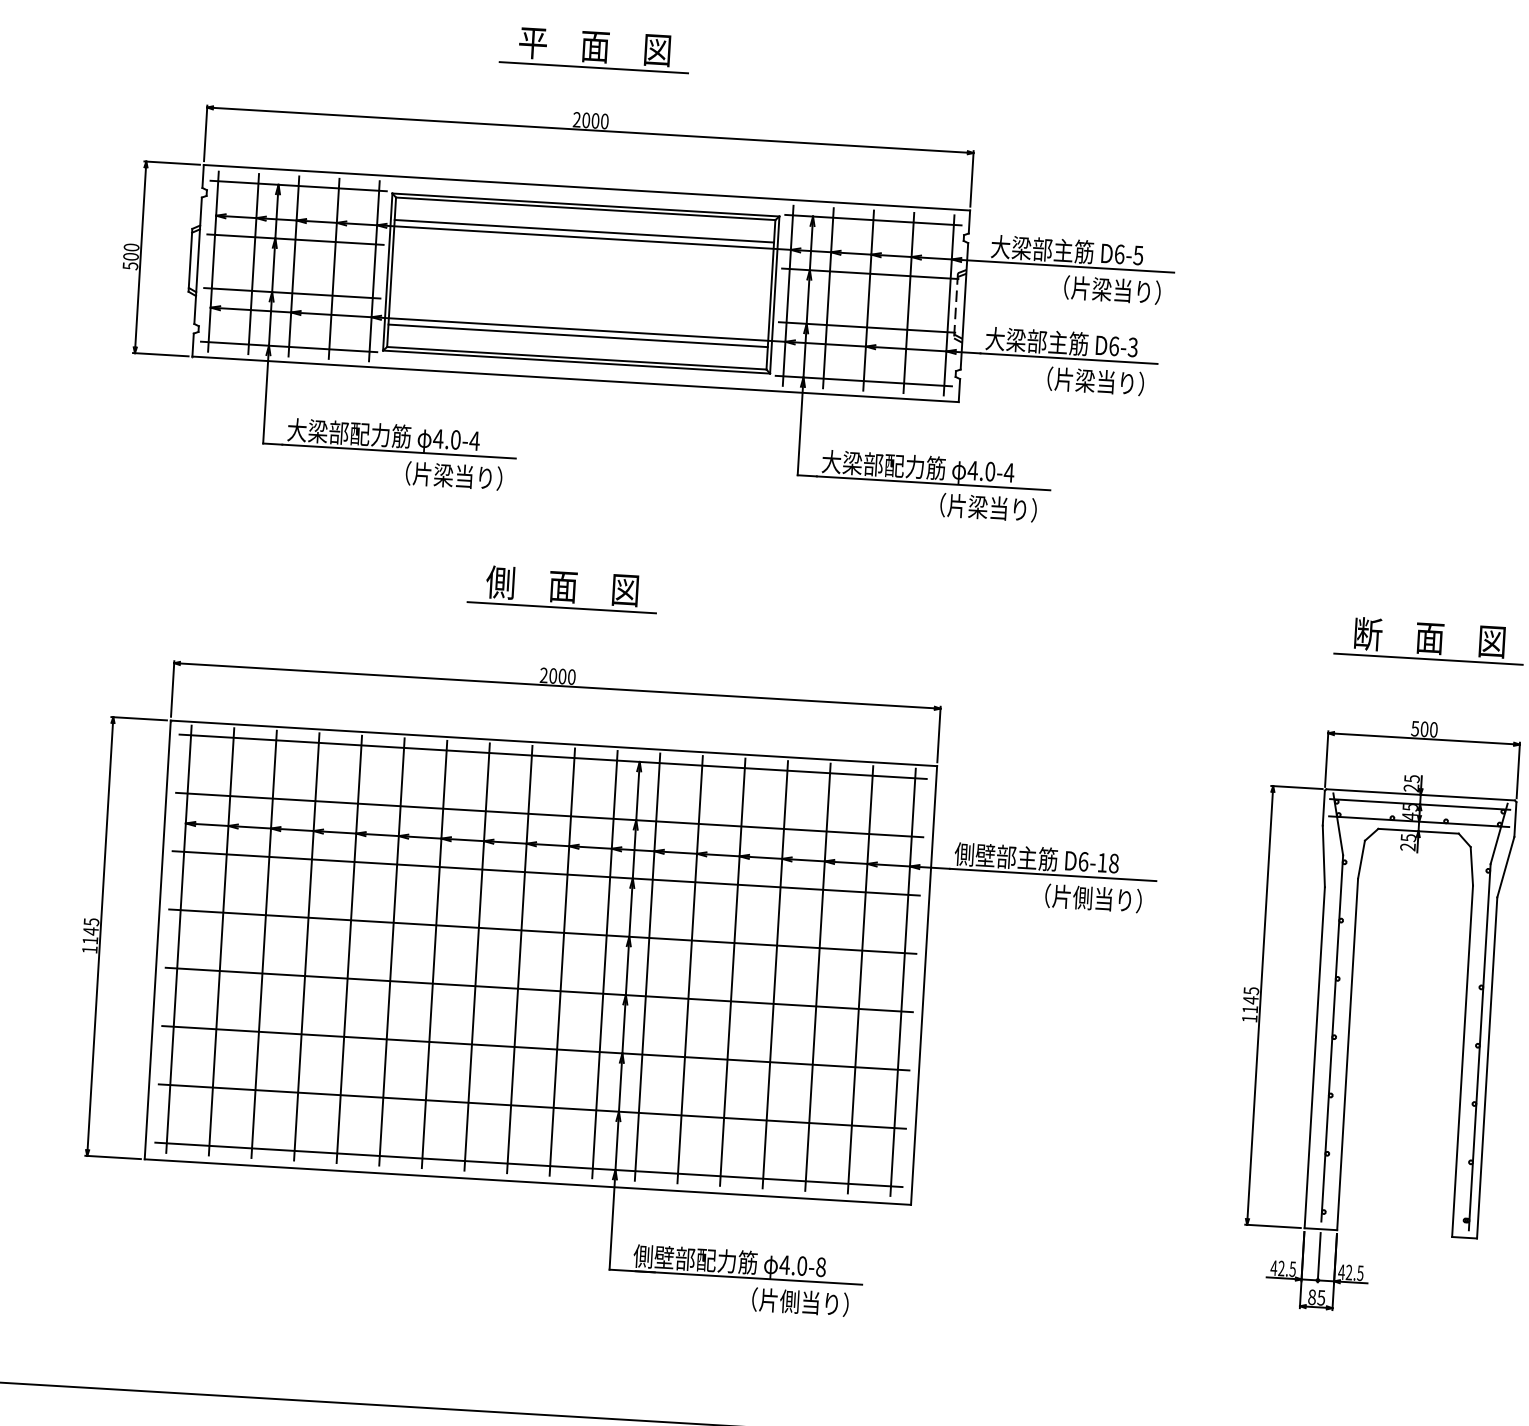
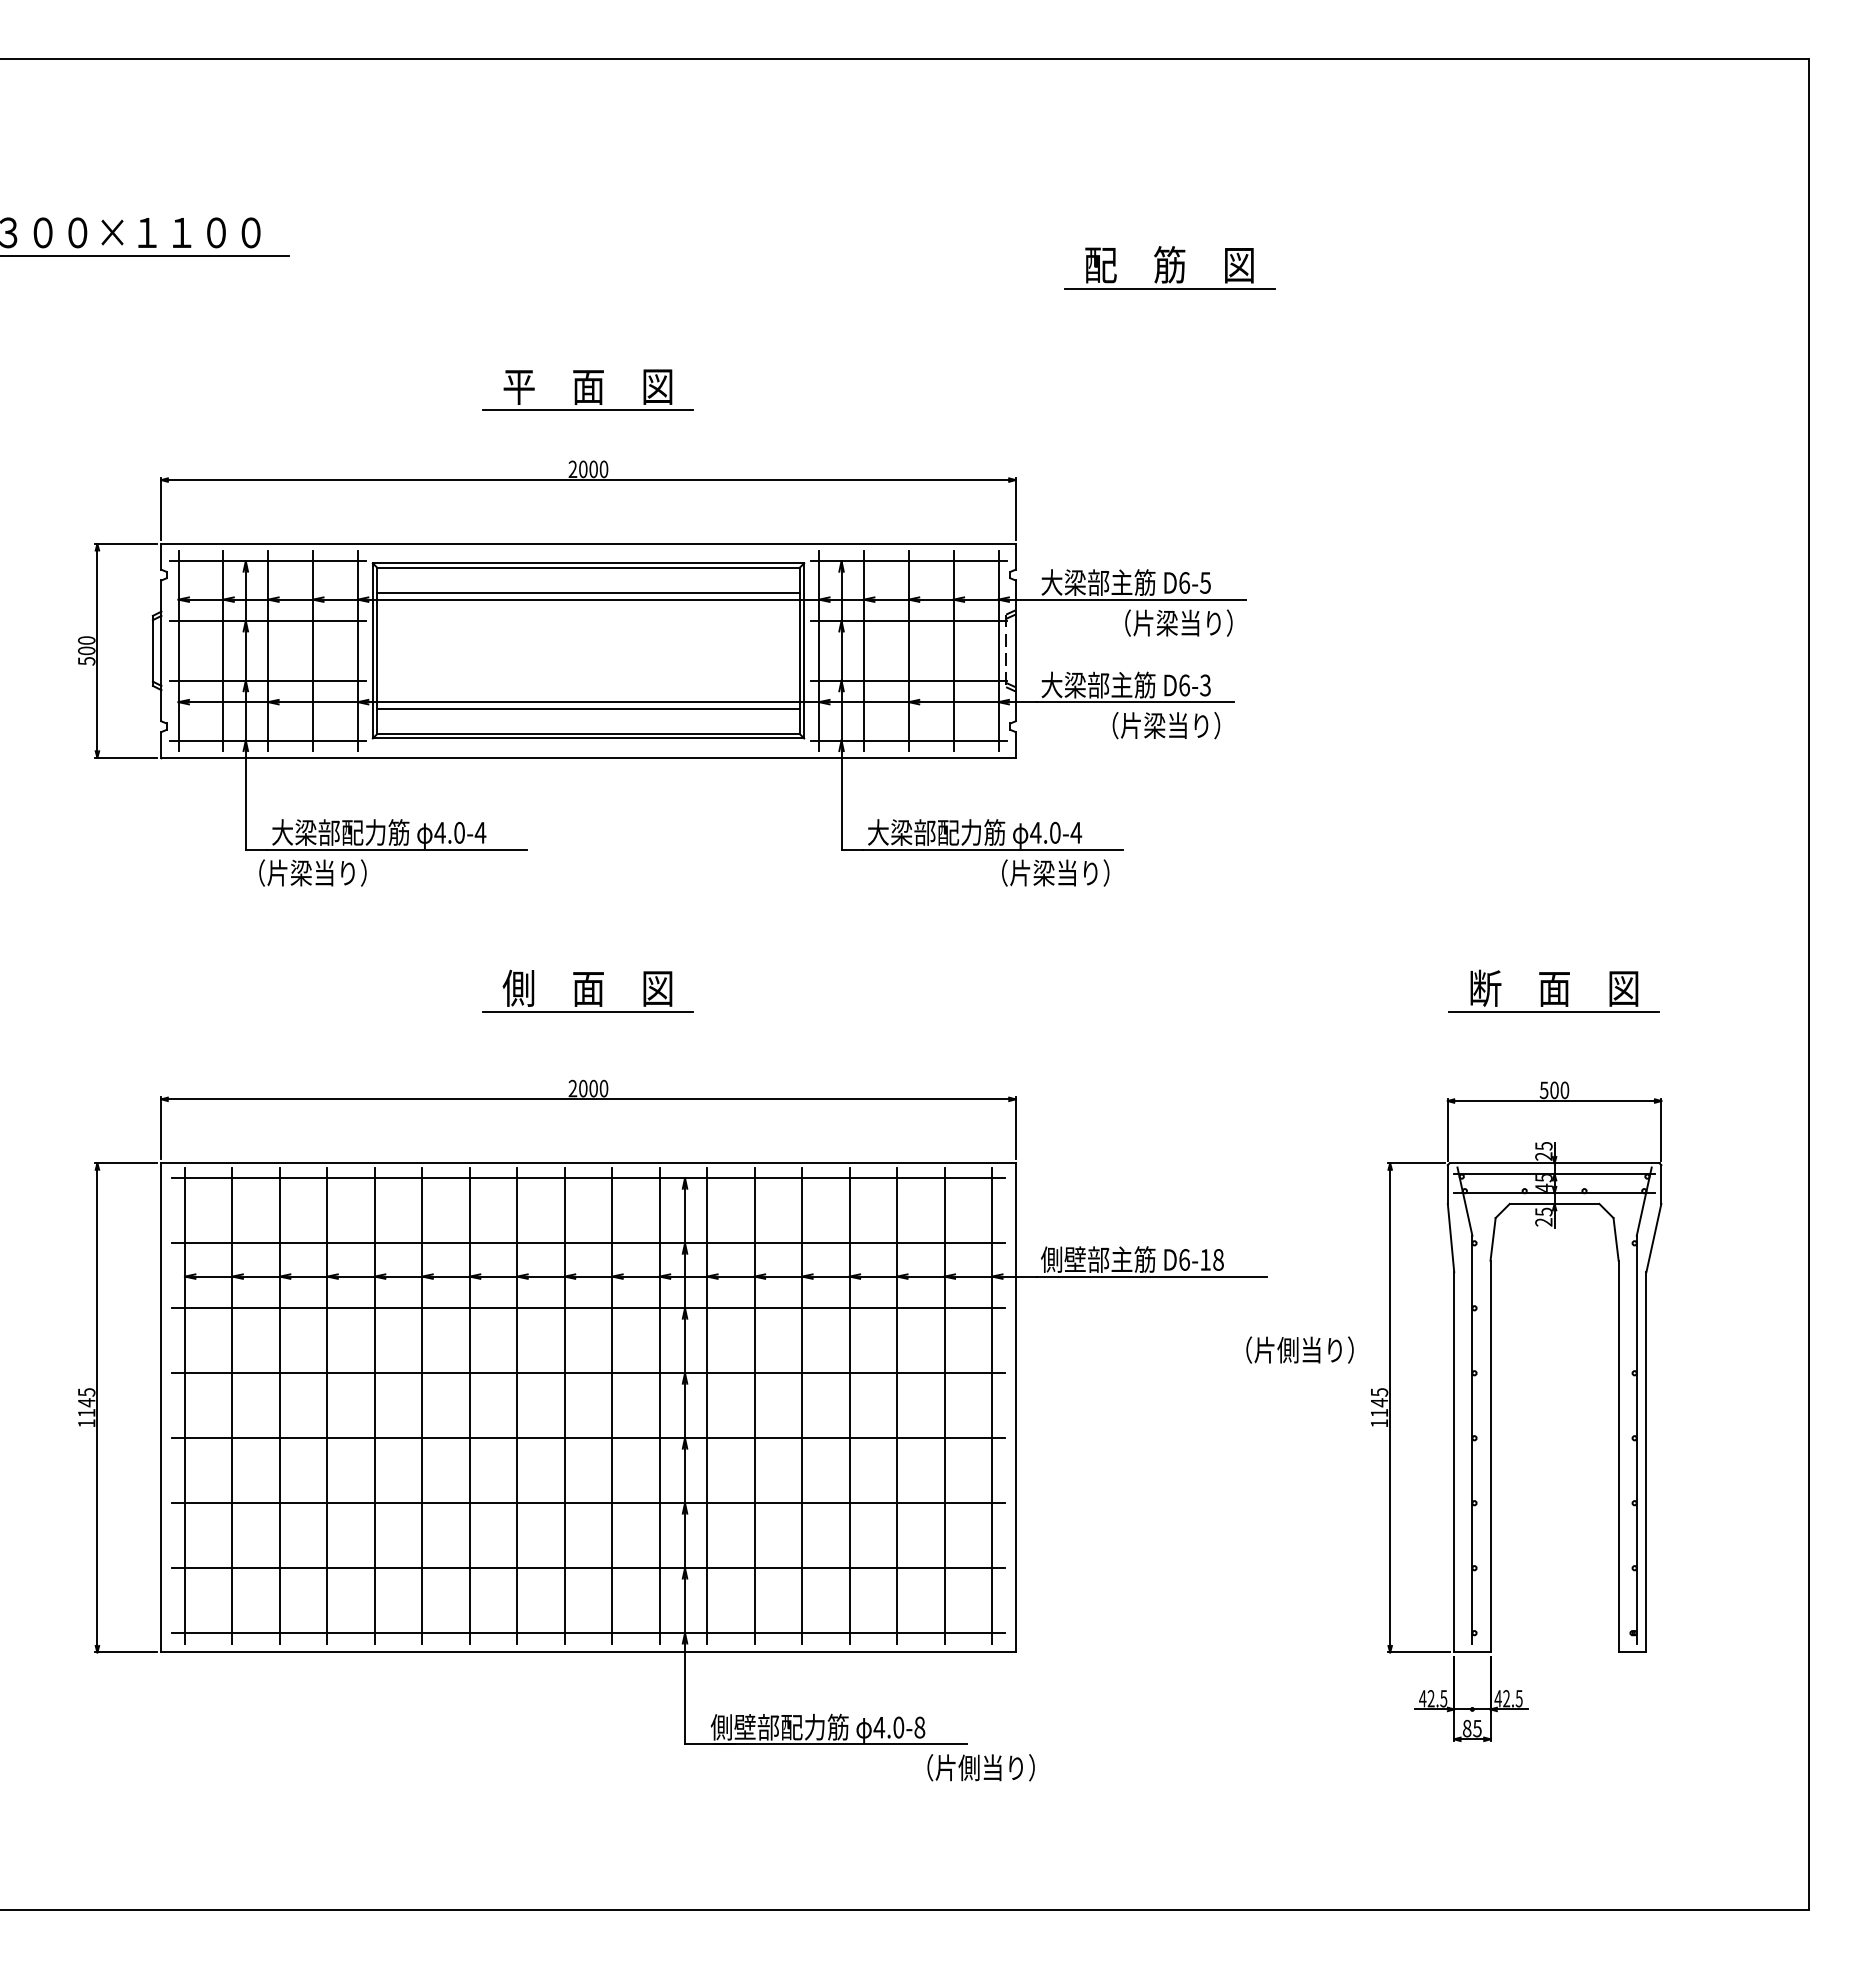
text: (453, 475) -> (312, 872), moved
text: (1093, 897) -> (1299, 1349), moved
line: (1319, 1257) -> (1472, 1683), removed
text: (799, 1301) -> (980, 1767), moved

